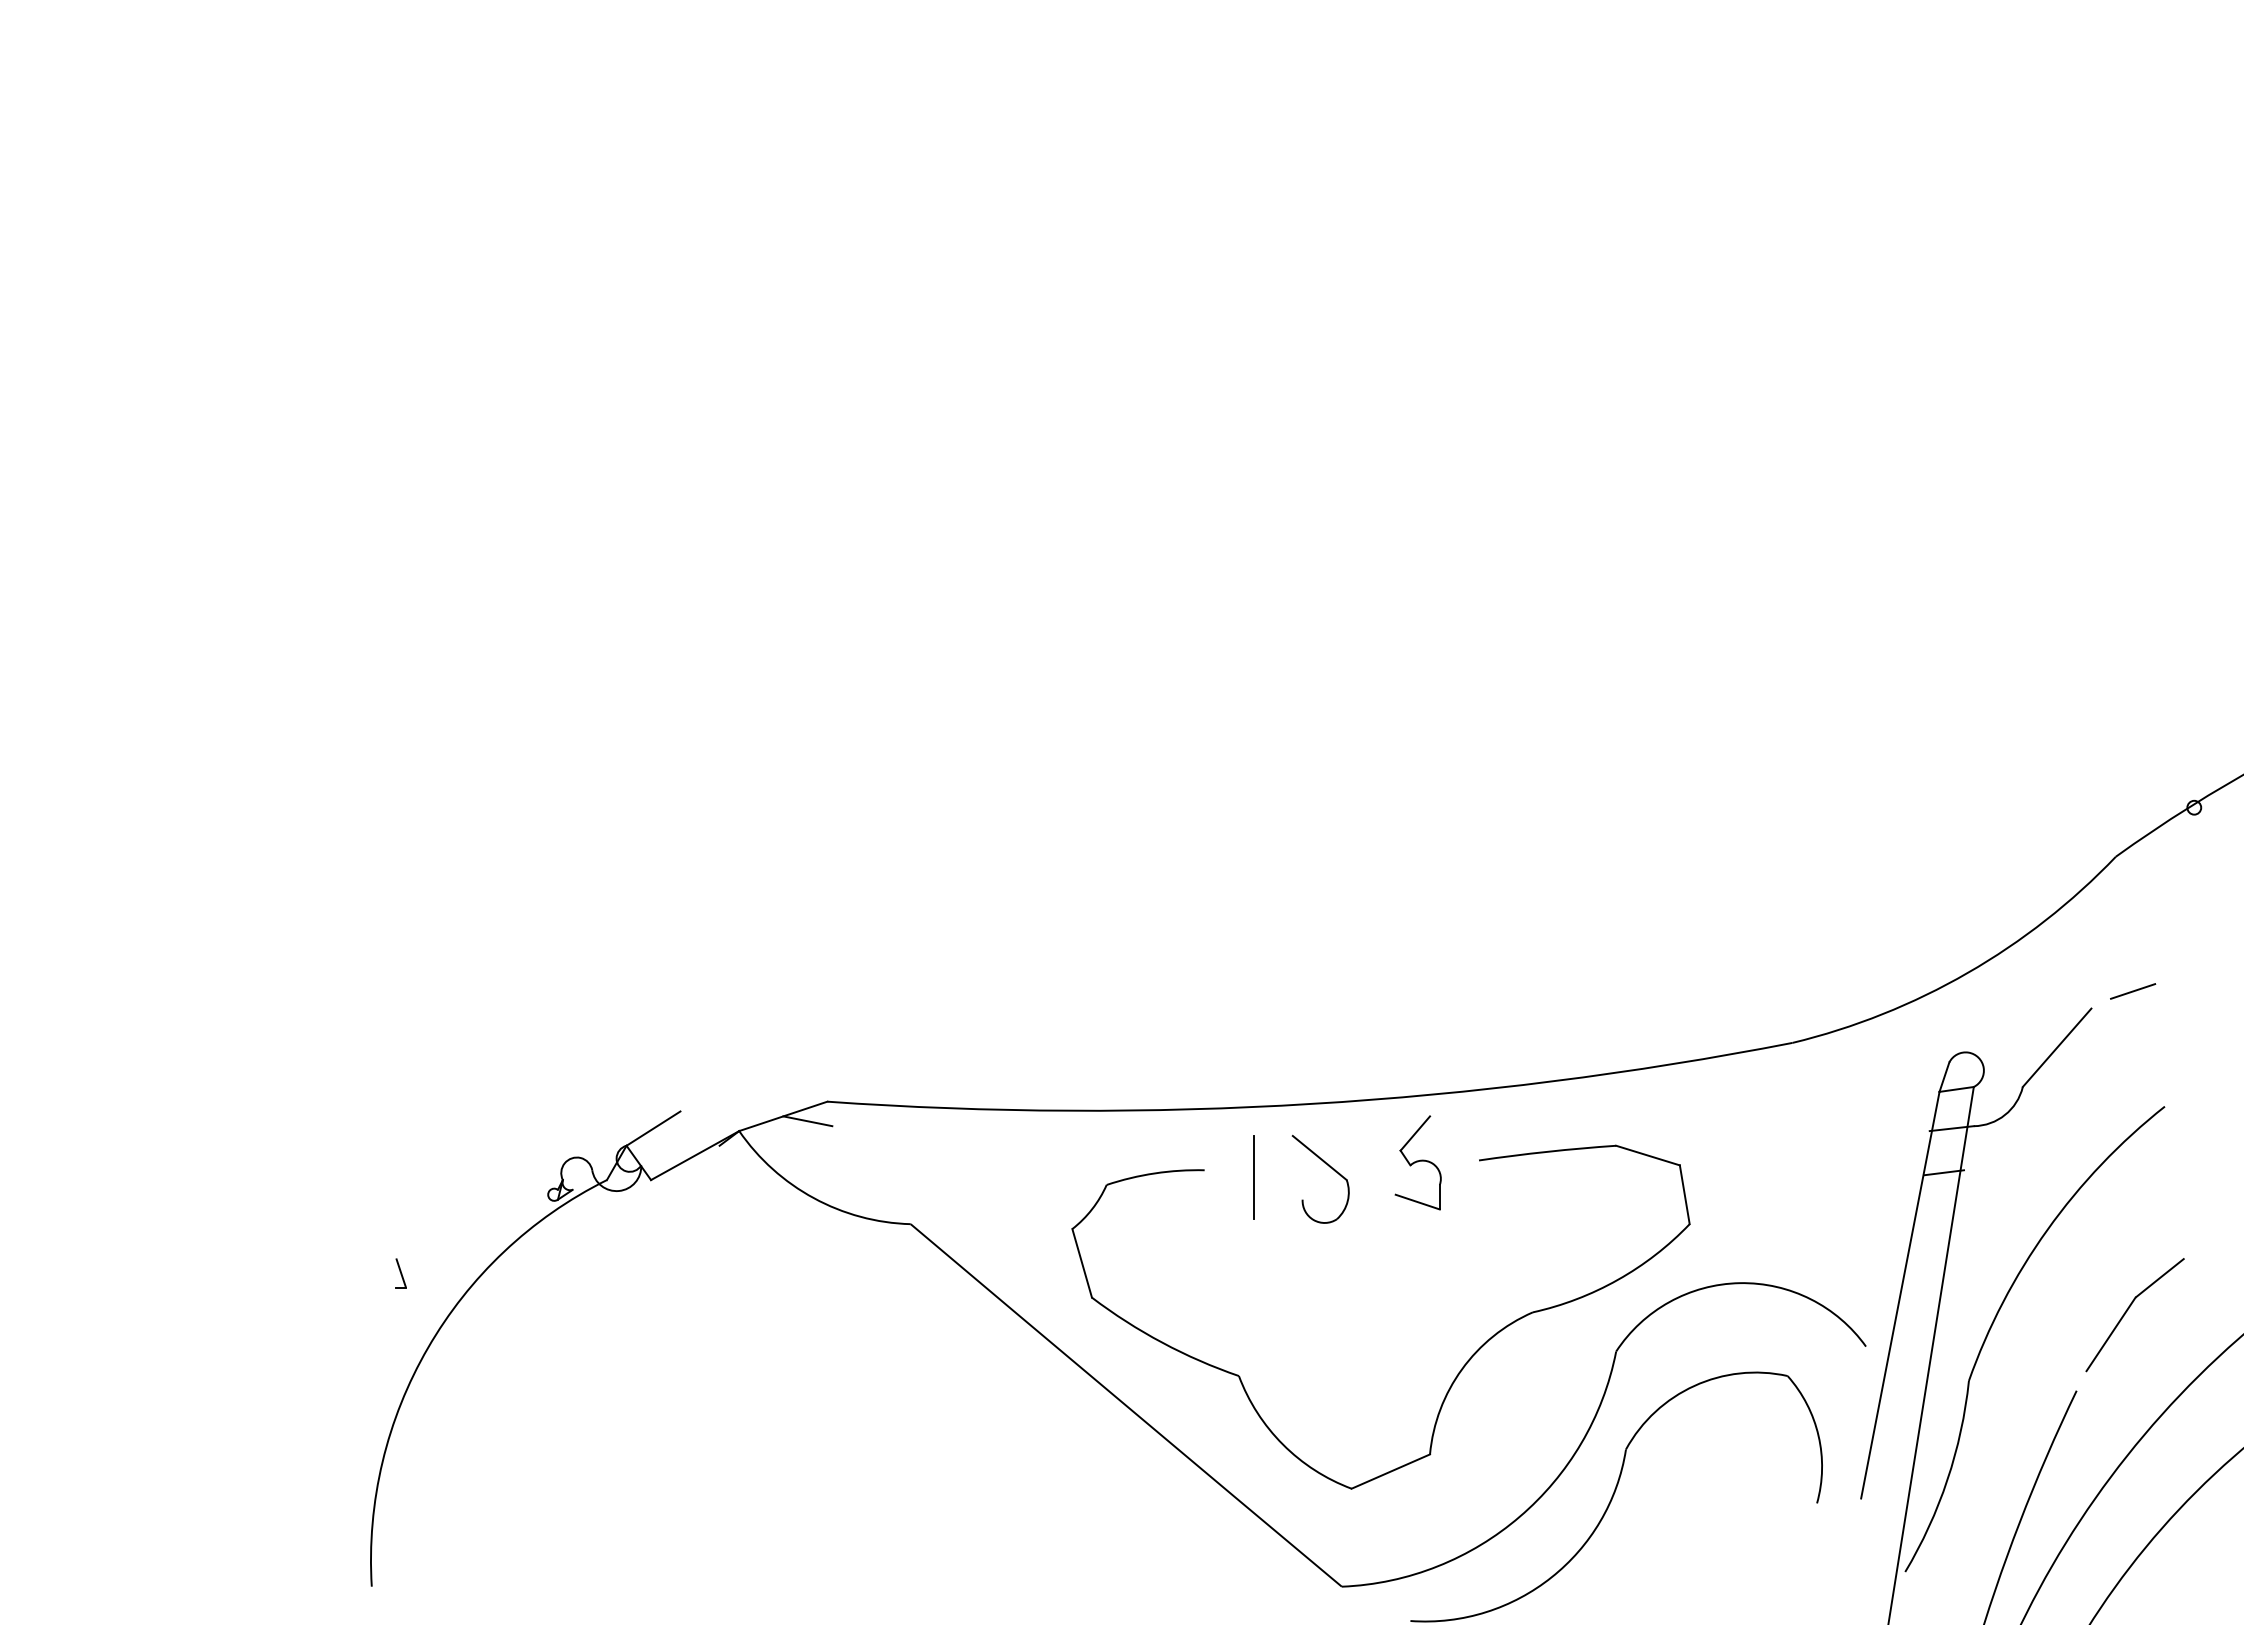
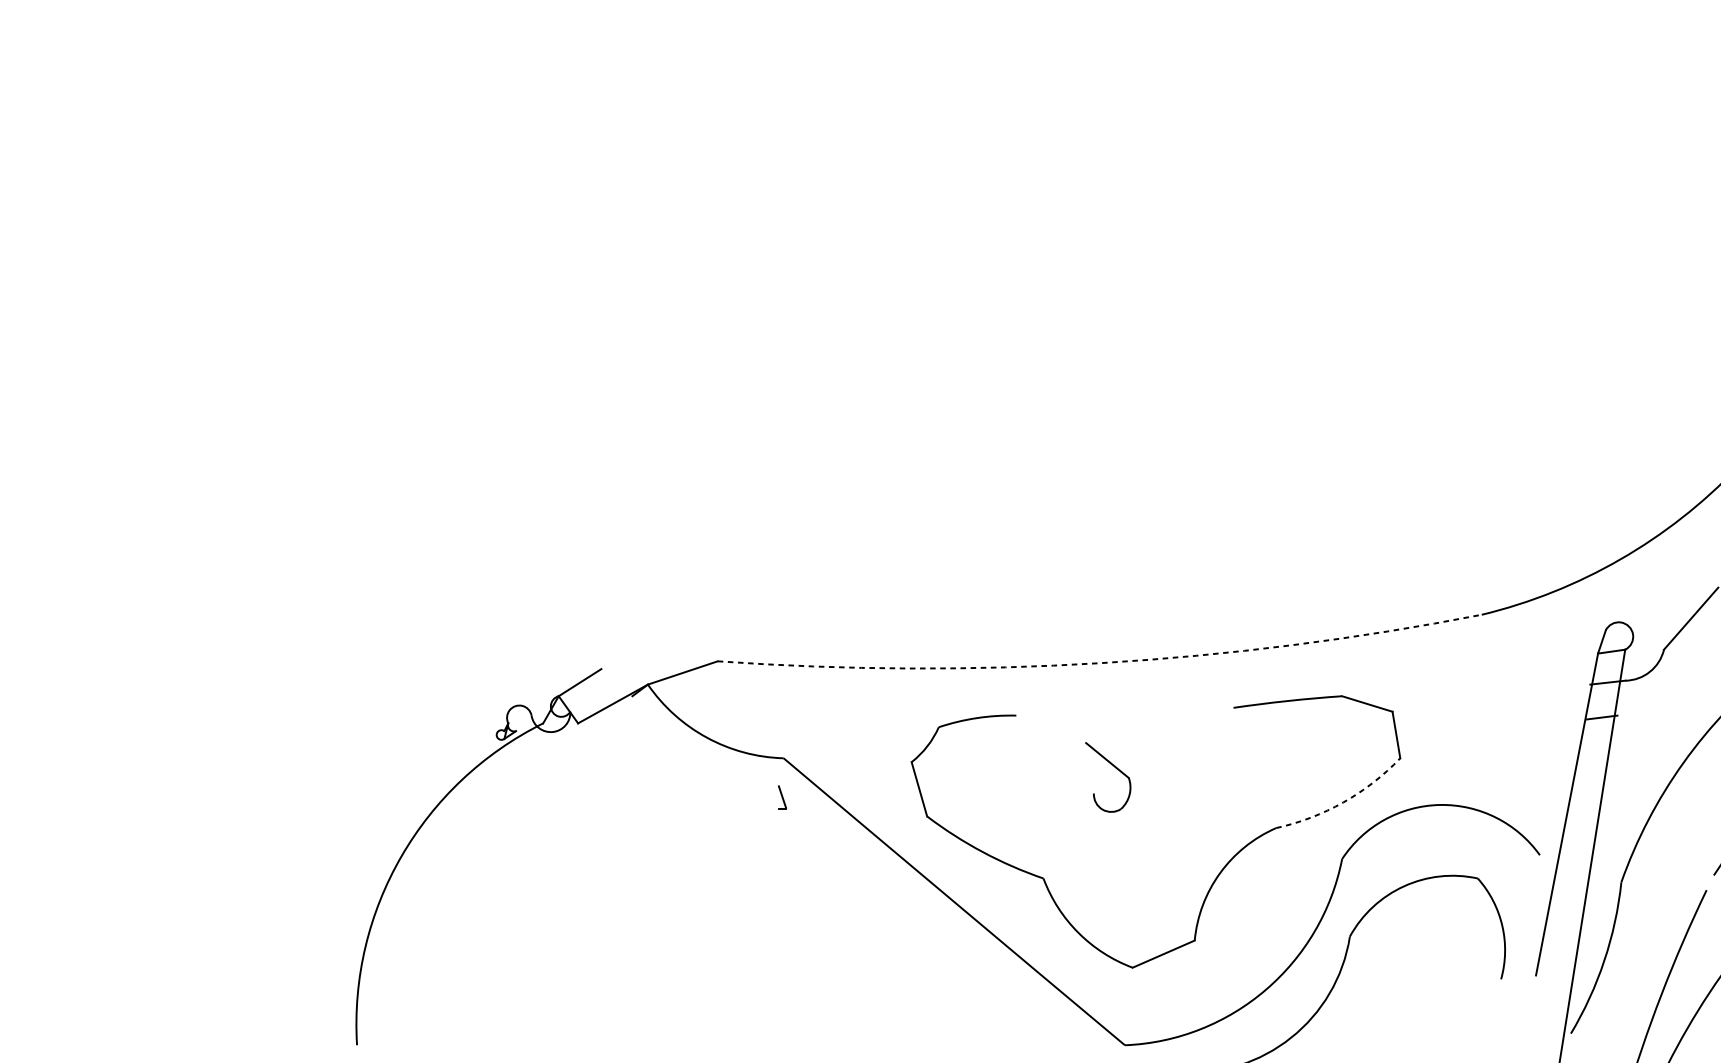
arc: (1311, 1103) -> (1100, 662), solid -> dashed
line: (807, 1121) -> (701, 677), removed
part: (1417, 1162) -> (1184, 709), removed
part: (1329, 1167) -> (1115, 768), moved
line: (1253, 1177) -> (1055, 721), removed
part: (400, 1273) -> (781, 797), moved
arc: (1617, 1279) -> (1343, 802), solid -> dashed

